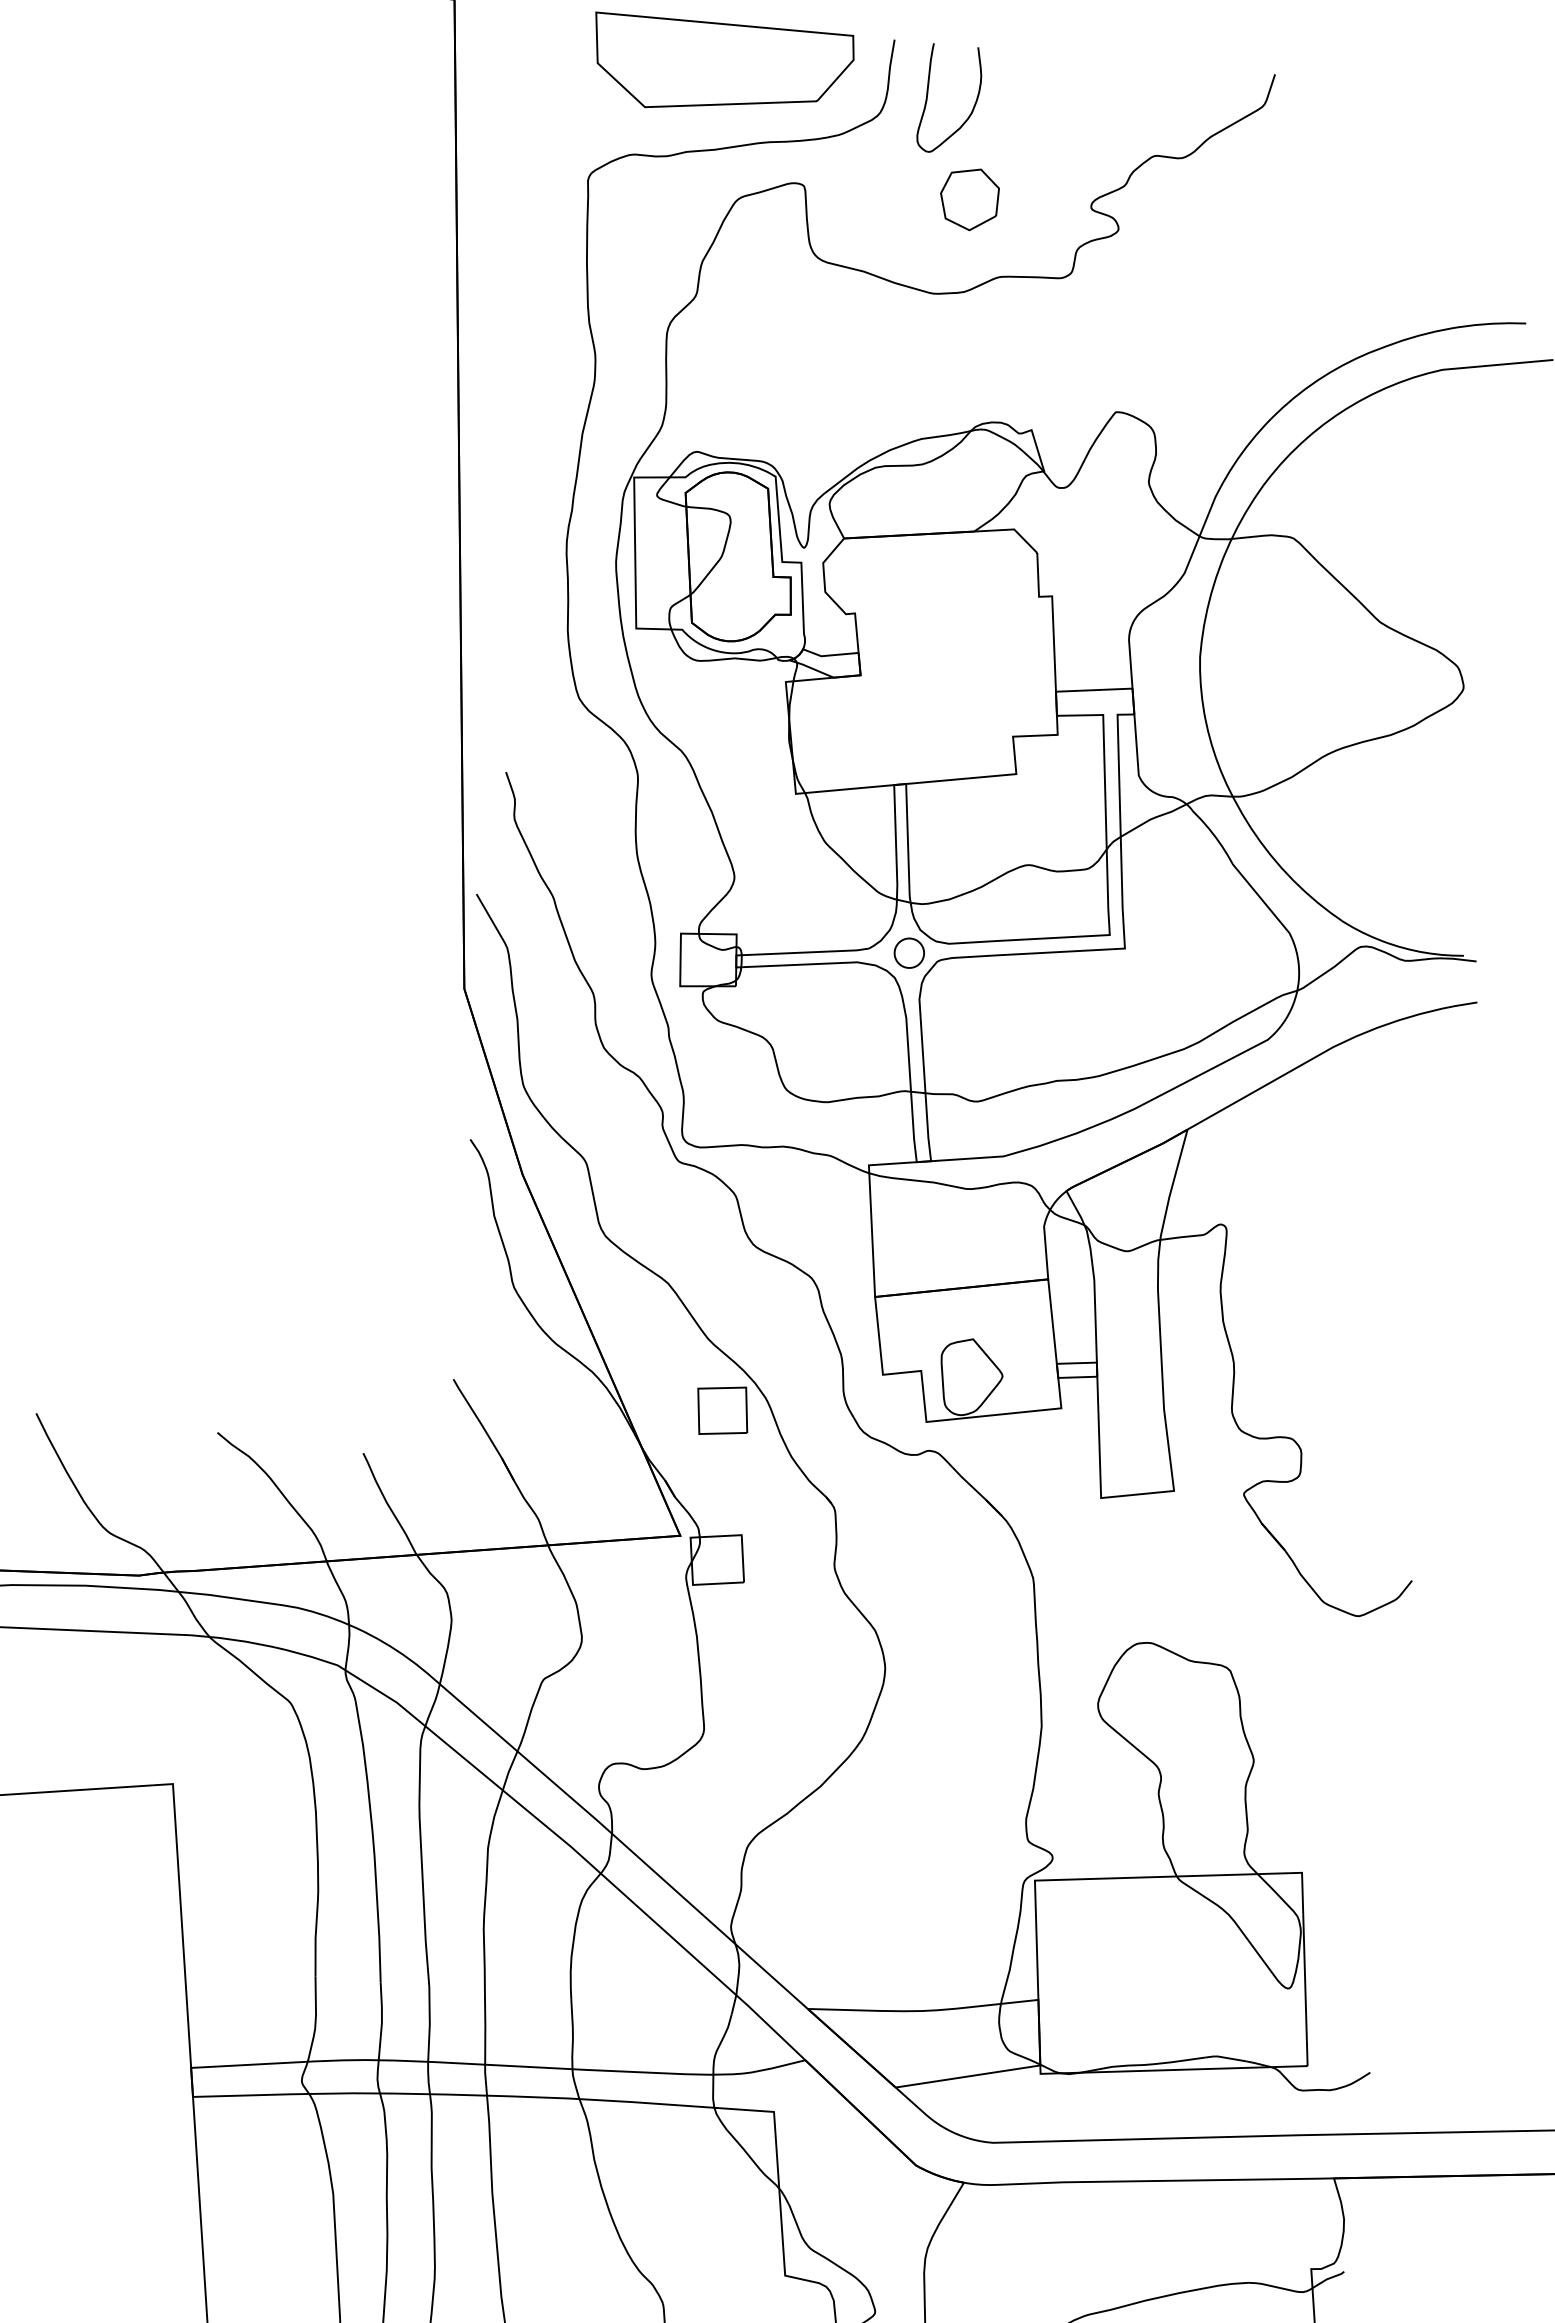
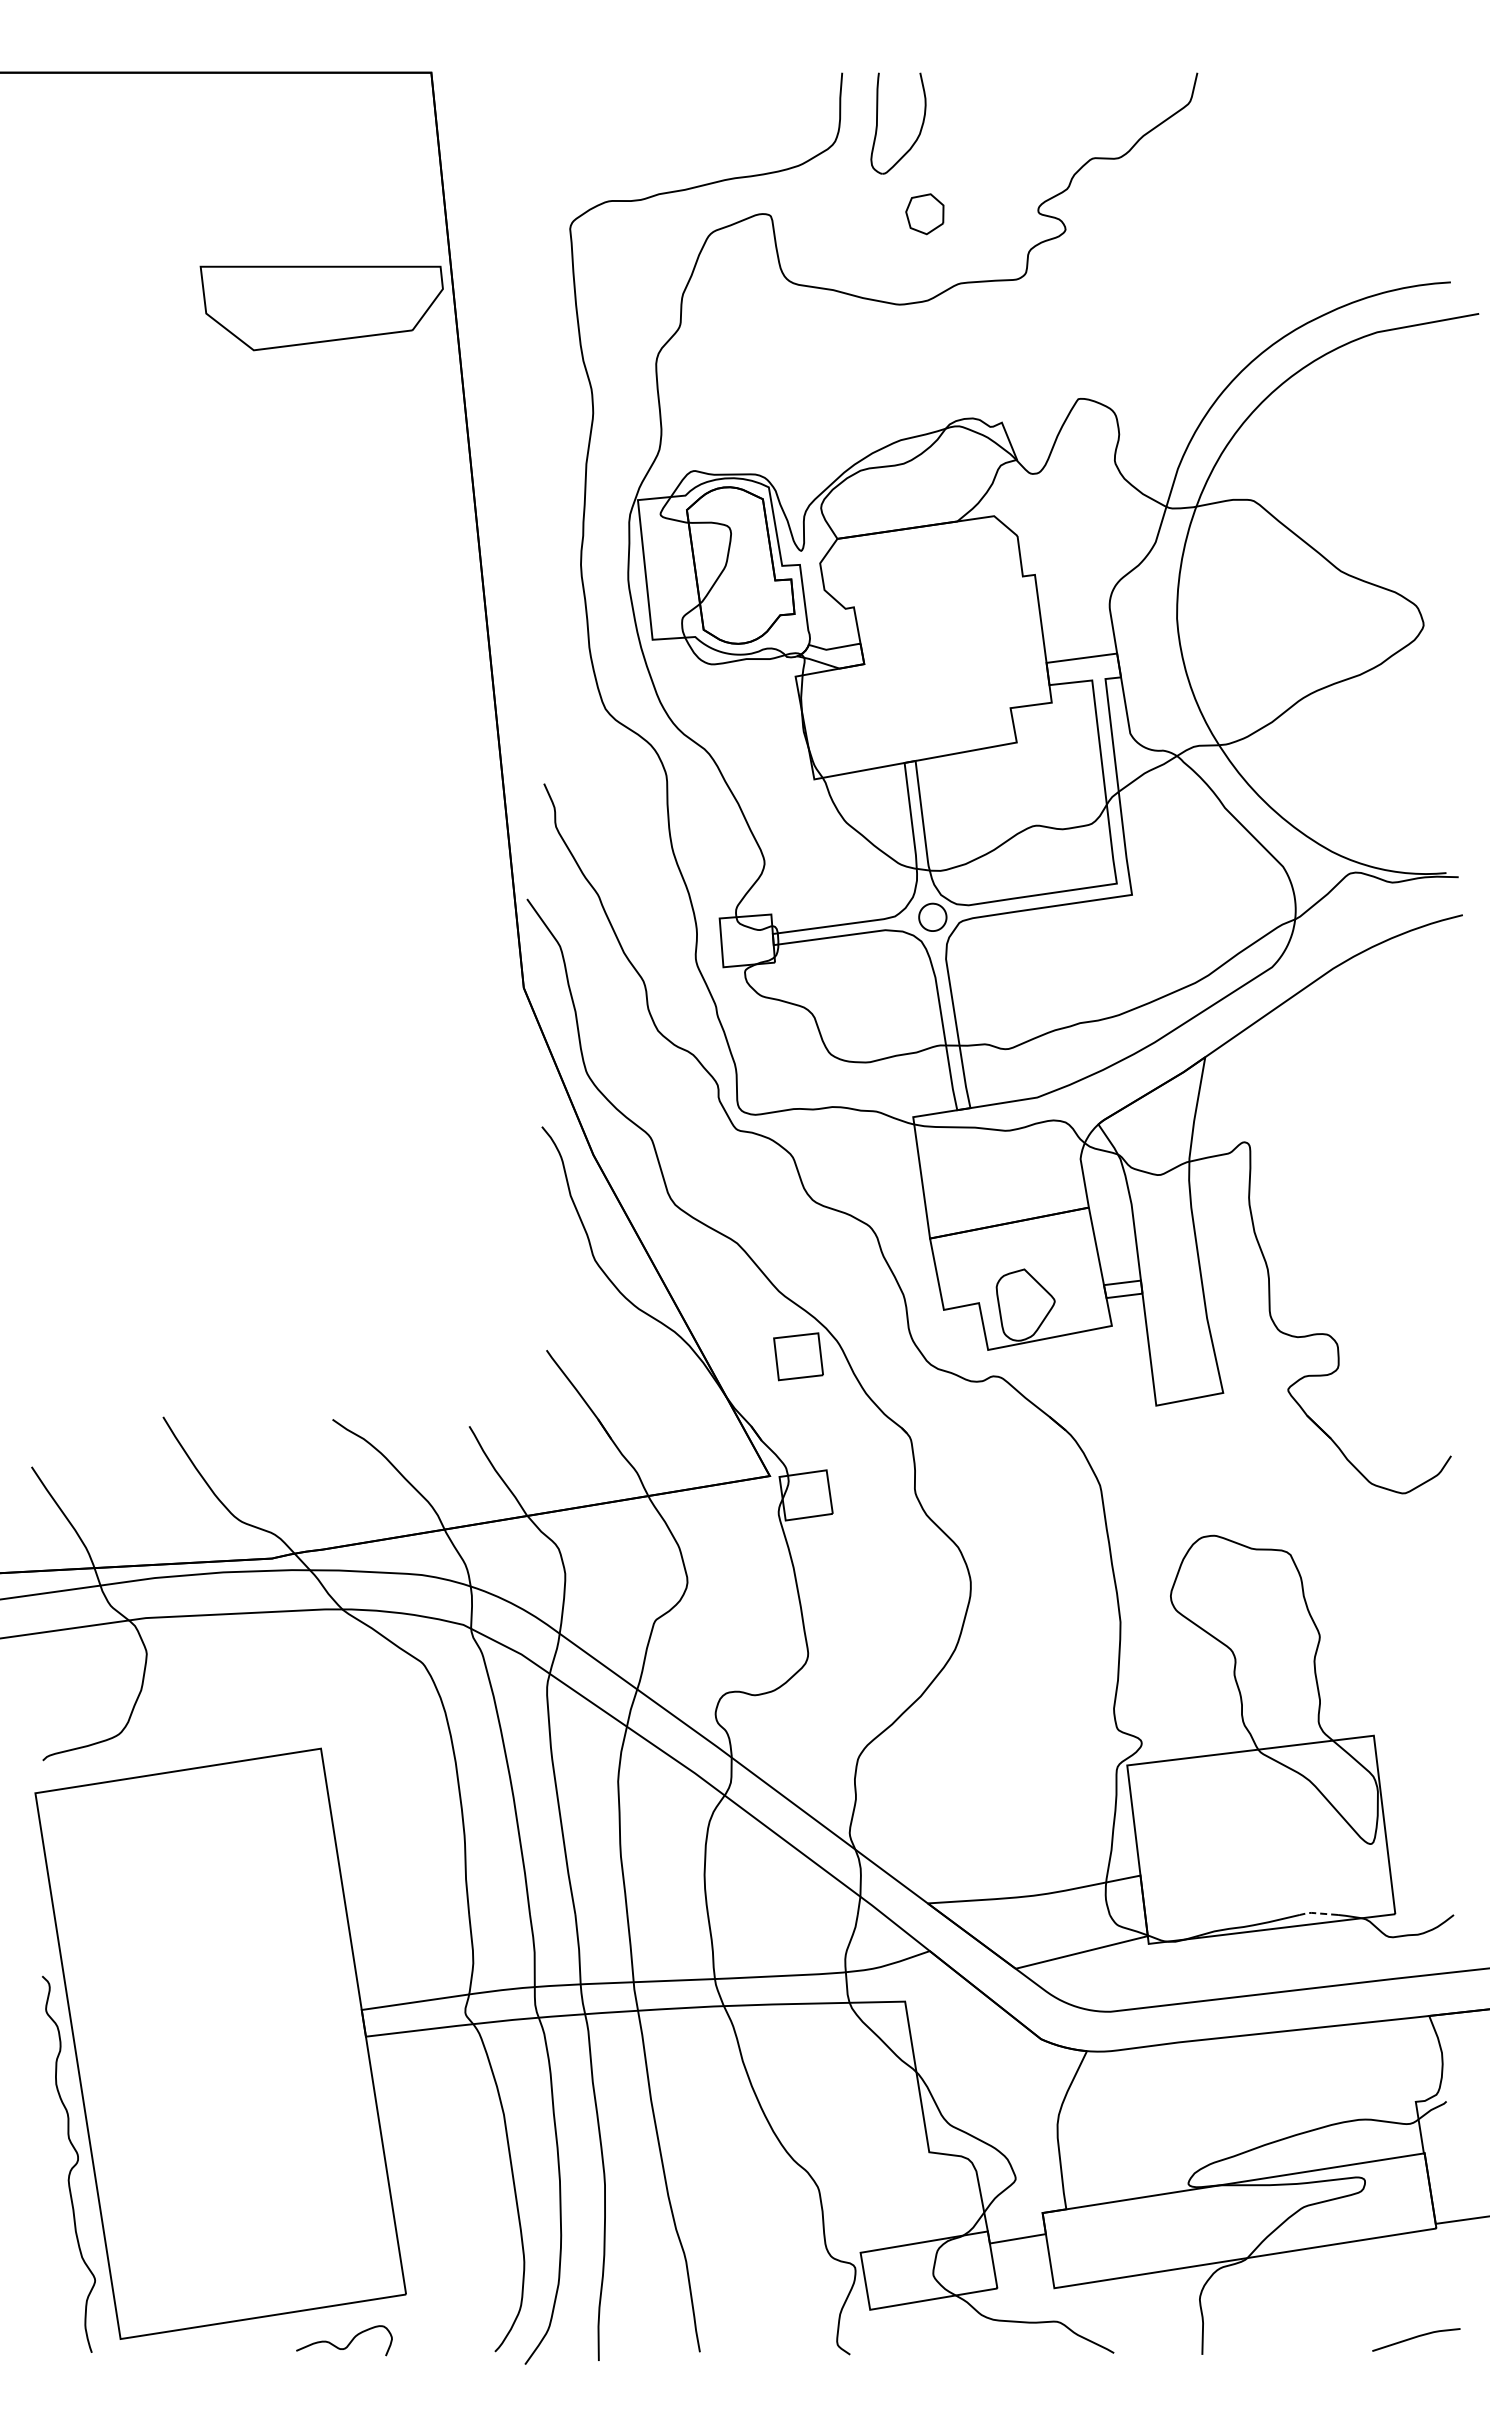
part: (721, 68) -> (321, 308), moved
part: (969, 198) -> (924, 213), size x0.7
line: (1224, 2057) -> (1317, 1913), solid -> dashed

